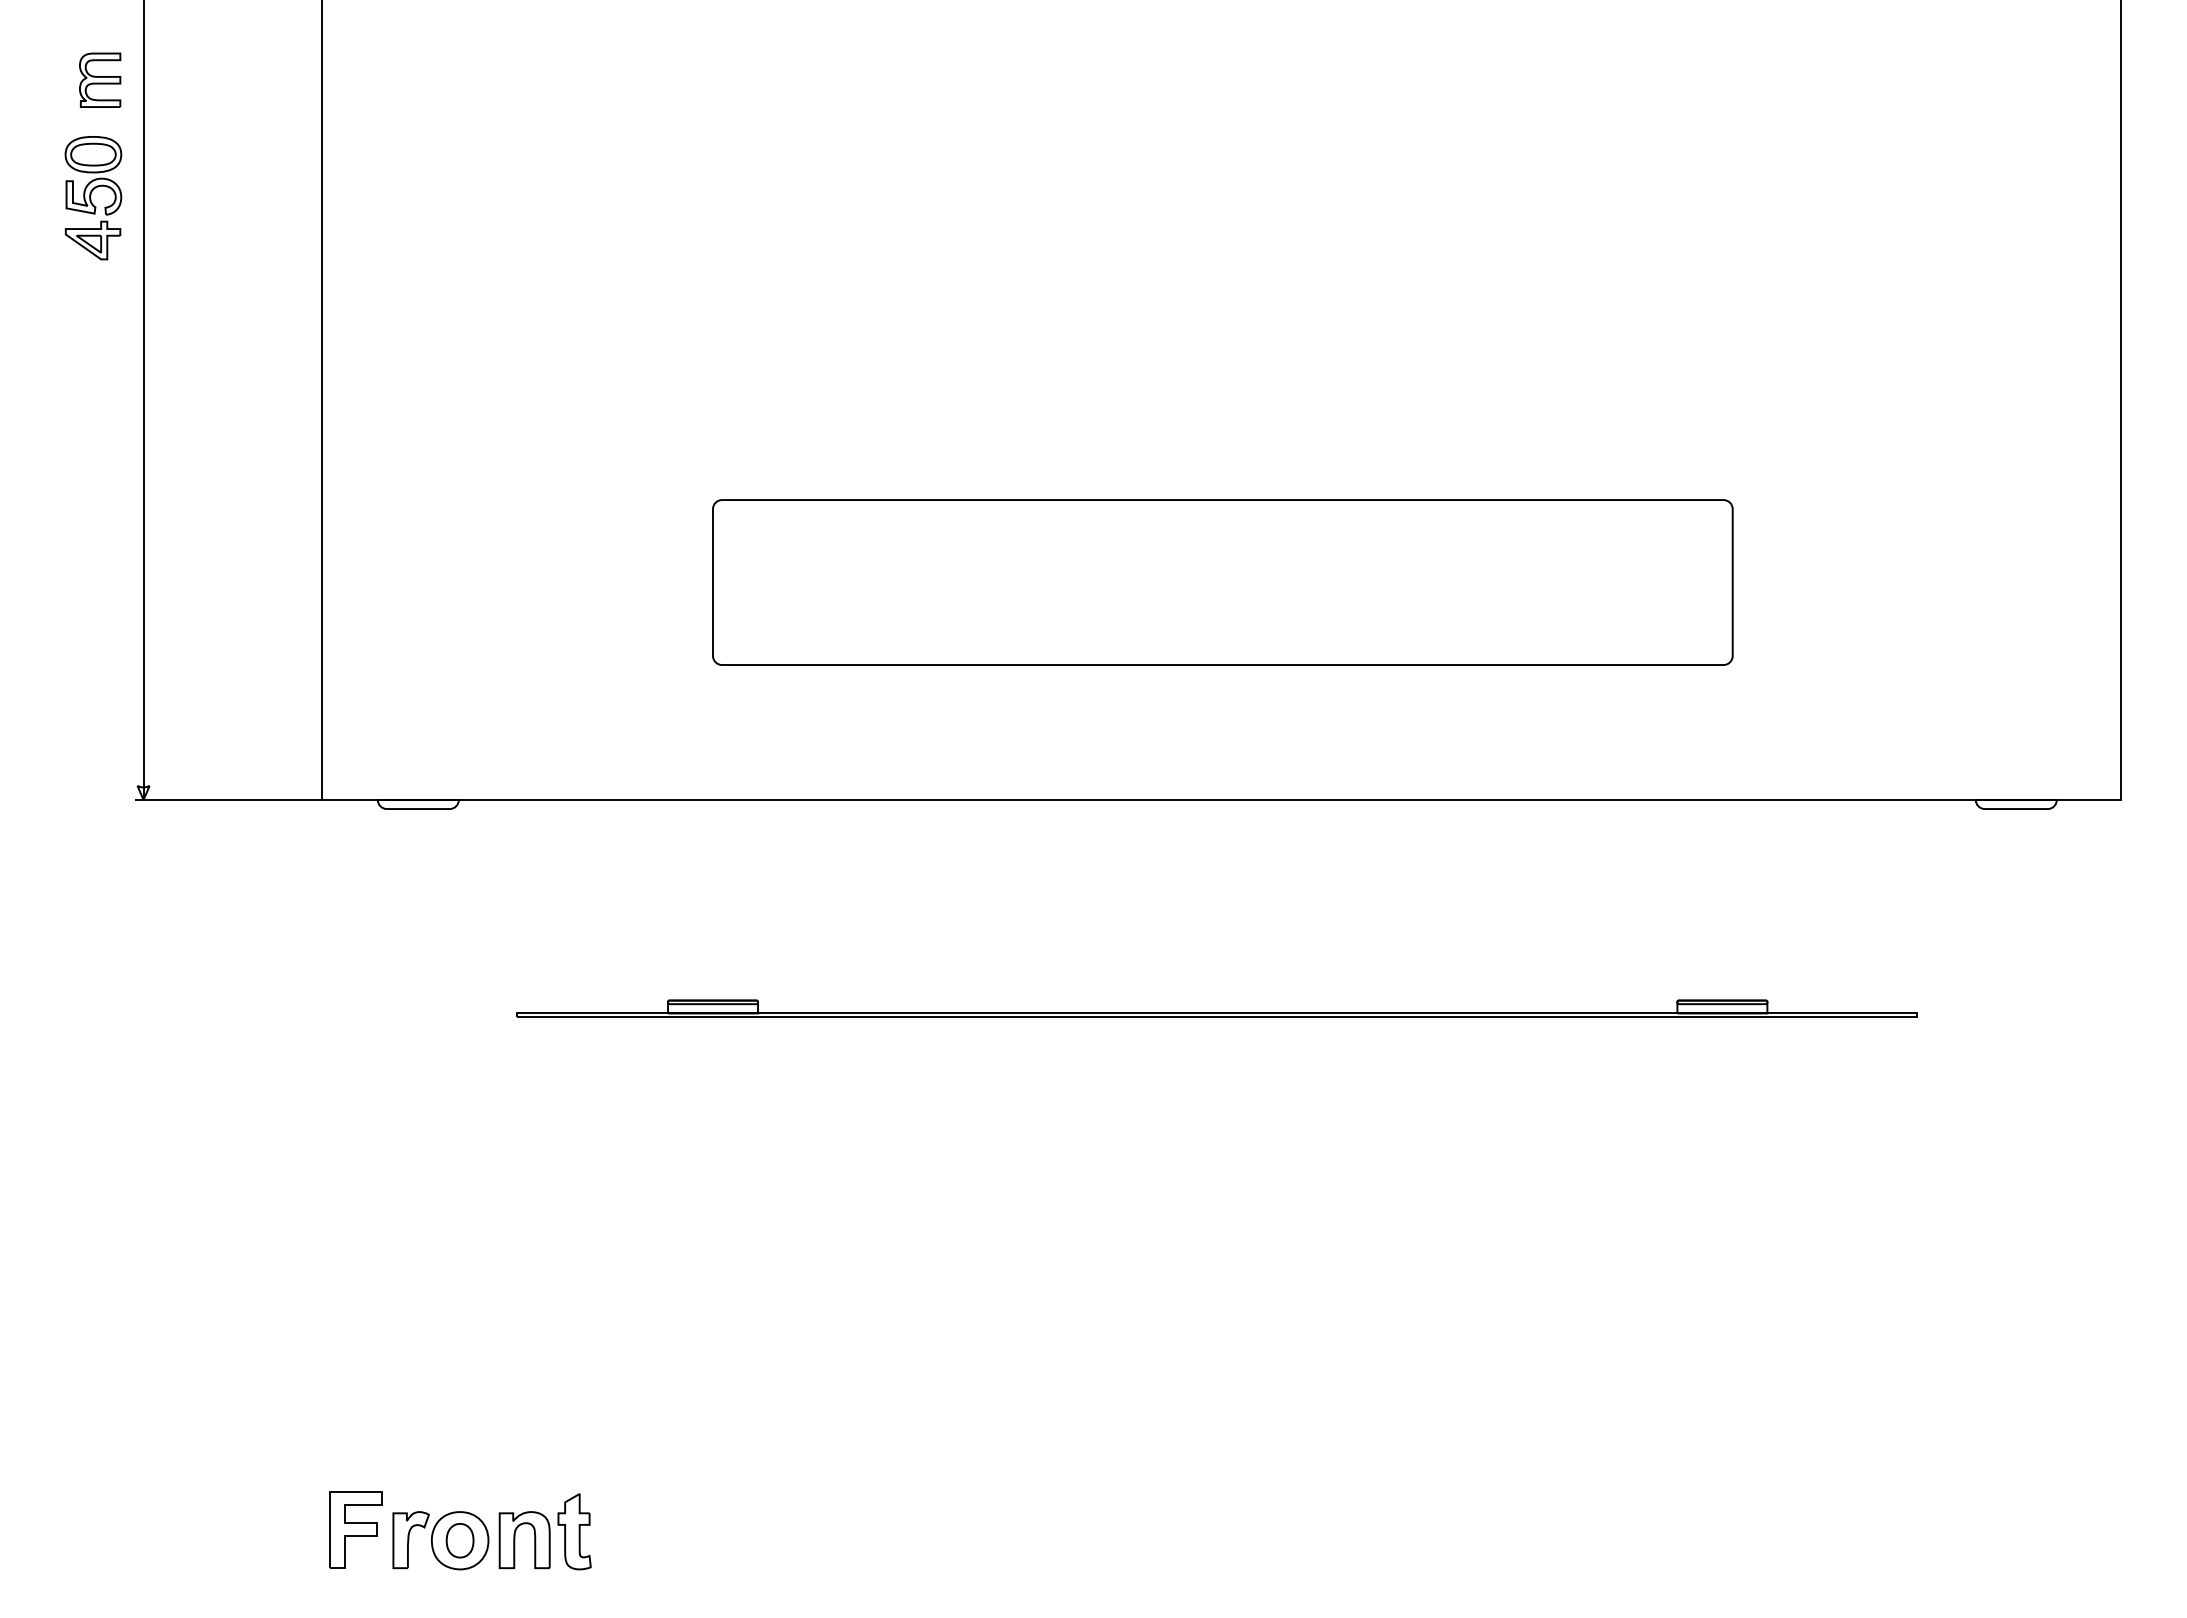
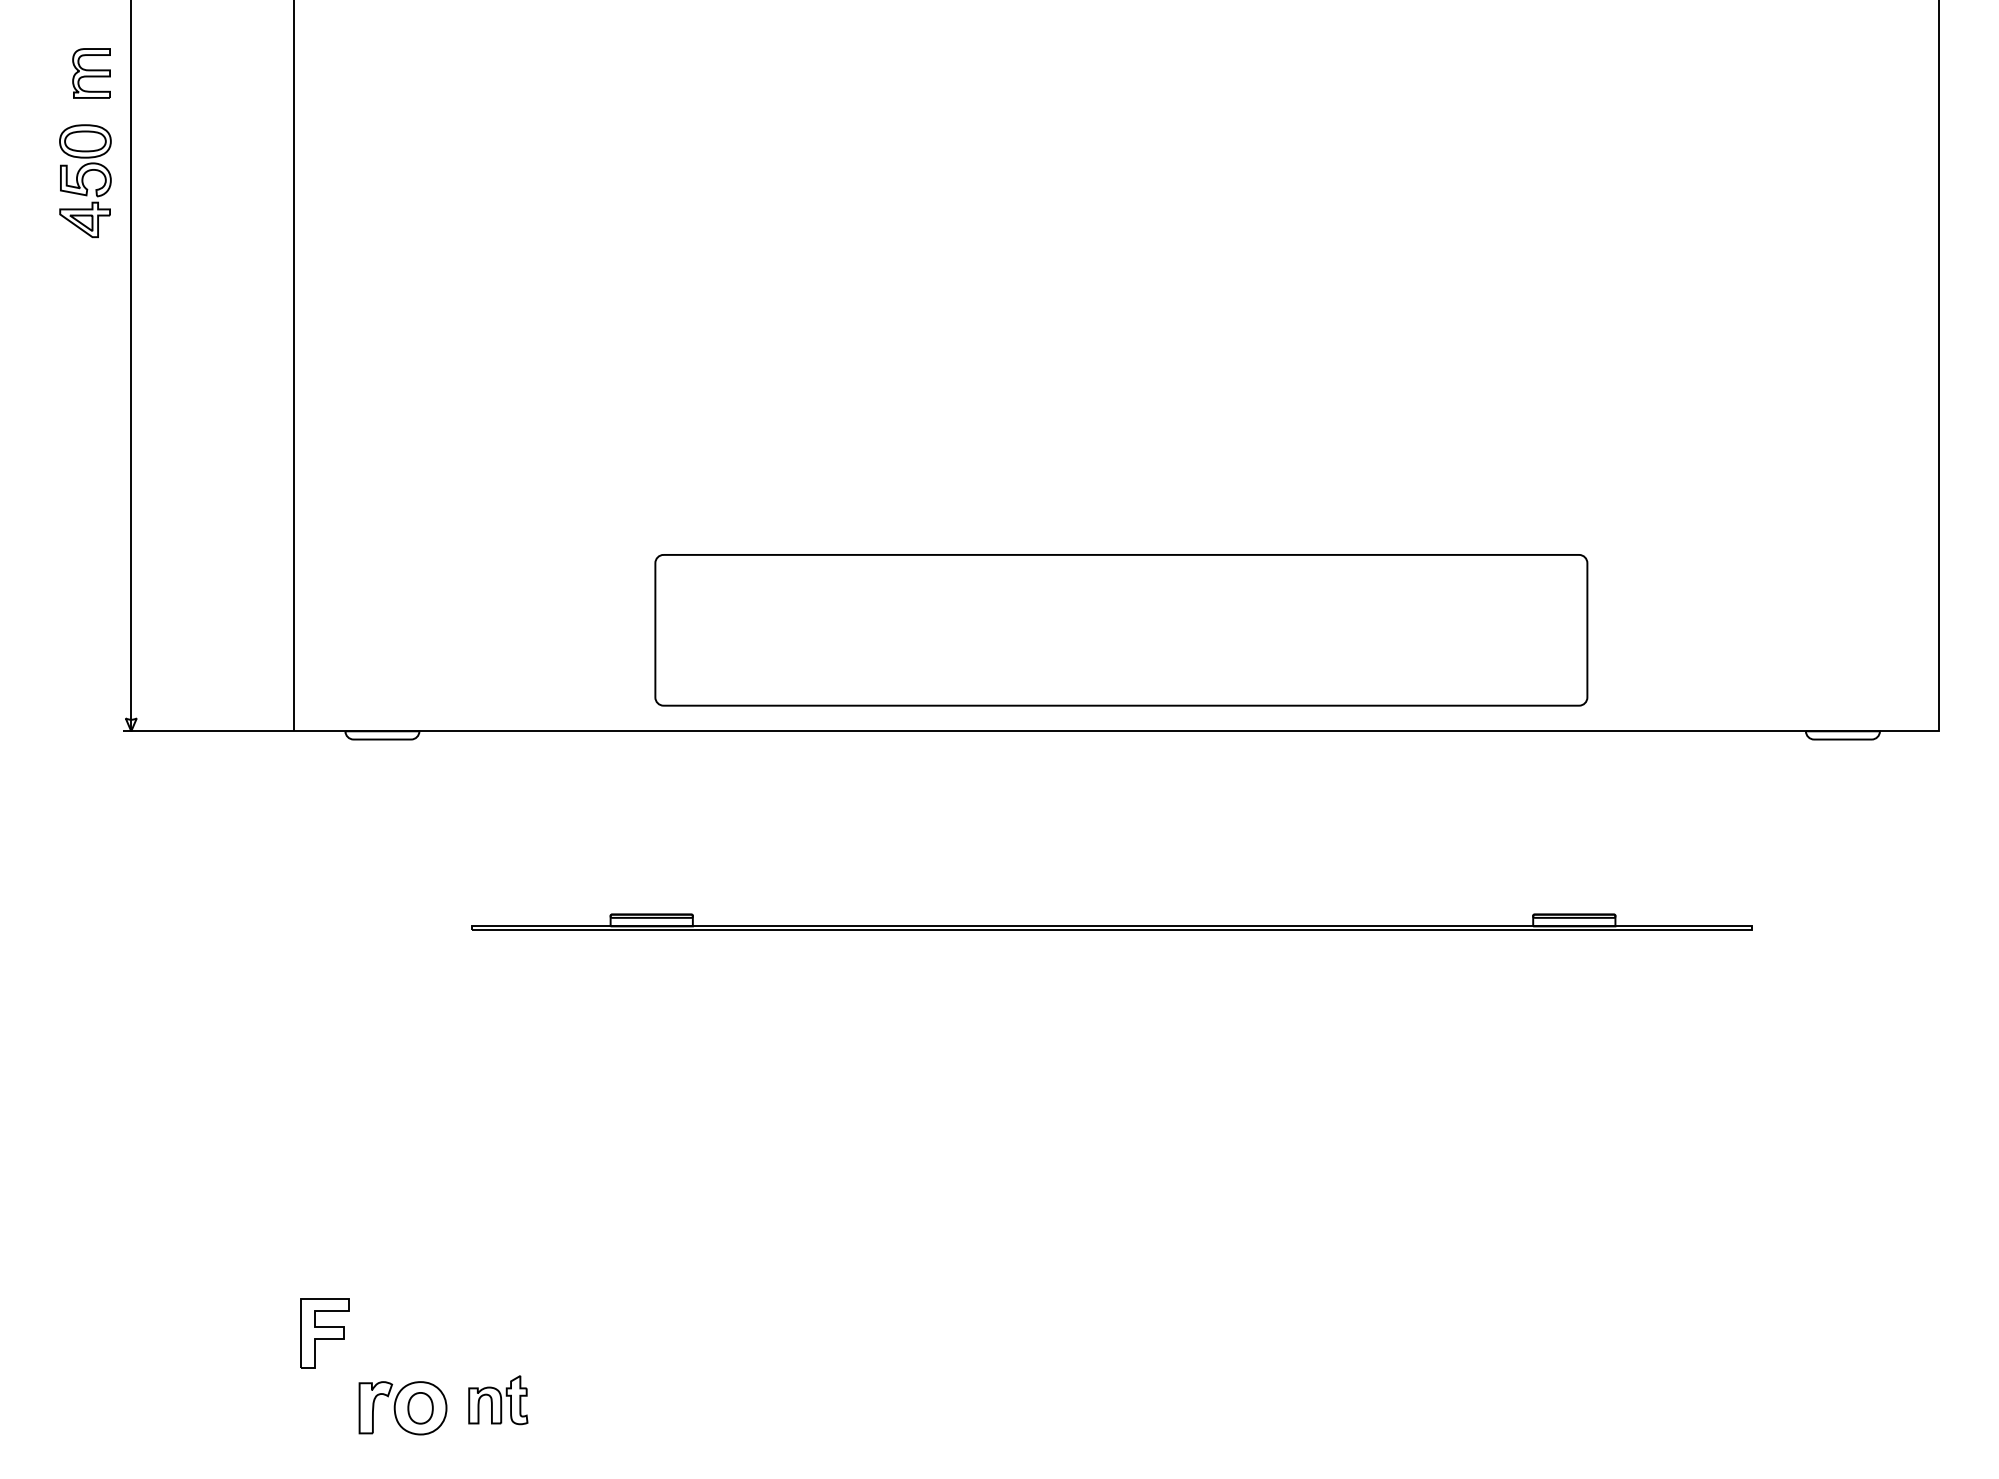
part: (1222, 582) -> (1121, 630), moved
part: (355, 1529) -> (324, 1333), moved
part: (544, 1531) -> (497, 1399), size x0.7

